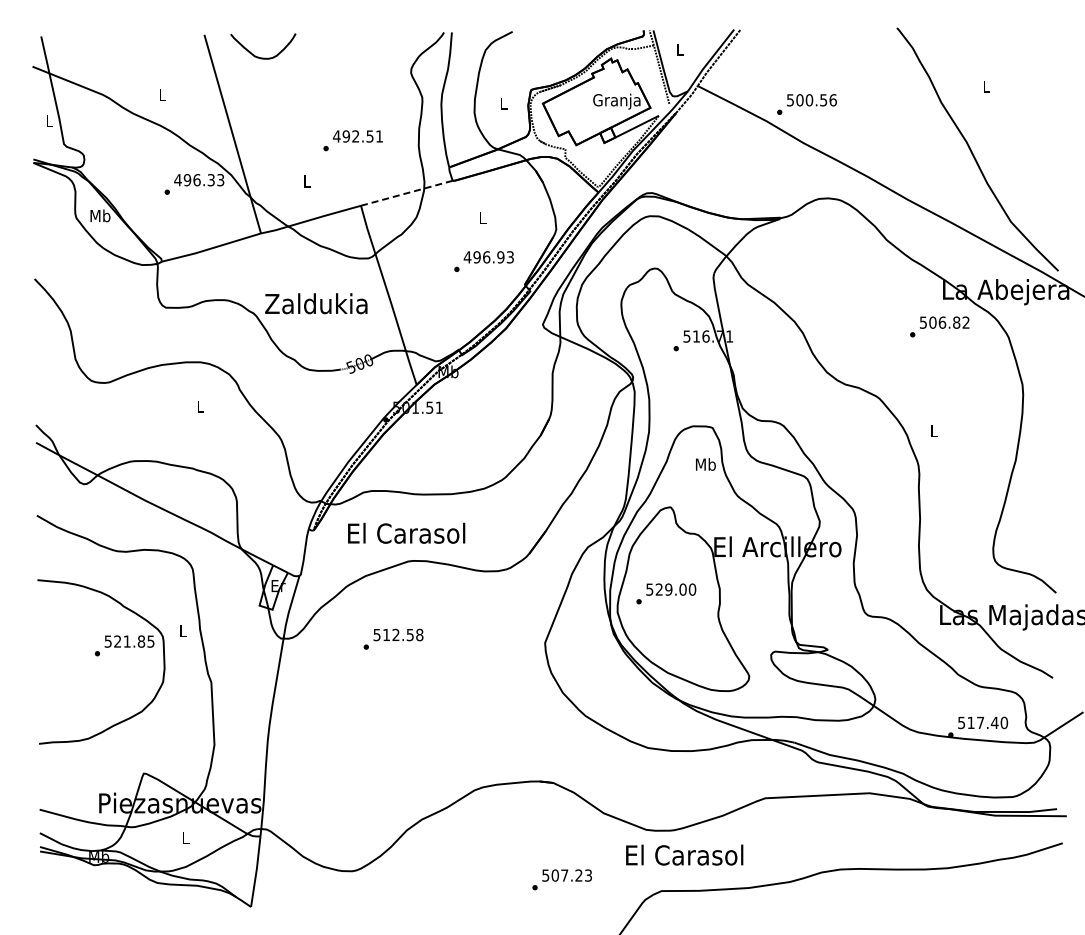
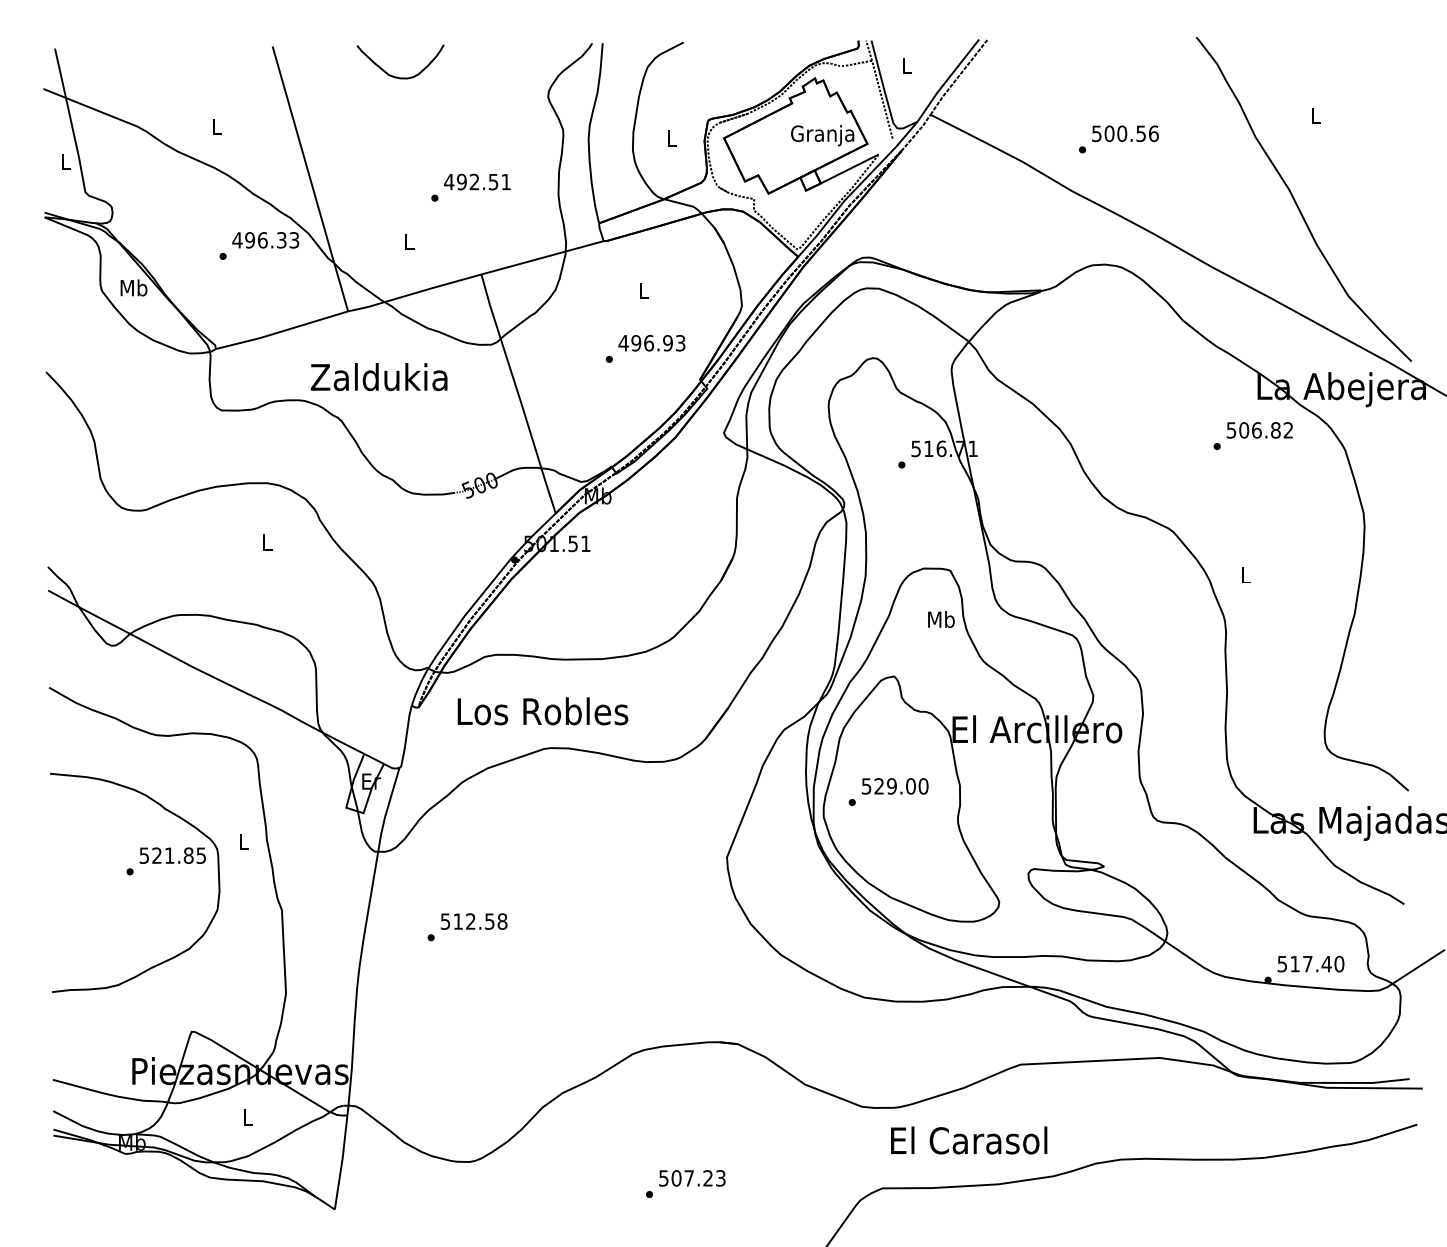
curve: (263, 57) -> (400, 76), moved
text: (806, 104) -> (1118, 139), moved
line: (406, 193) -> (542, 258), dashed -> solid
text: (316, 303) -> (379, 376), moved
text: (407, 532) -> (543, 710), El Carasol -> Los Robles
text: (393, 638) -> (467, 926), moved
text: (684, 854) -> (968, 1139), moved
text: (561, 879) -> (684, 1183), moved

